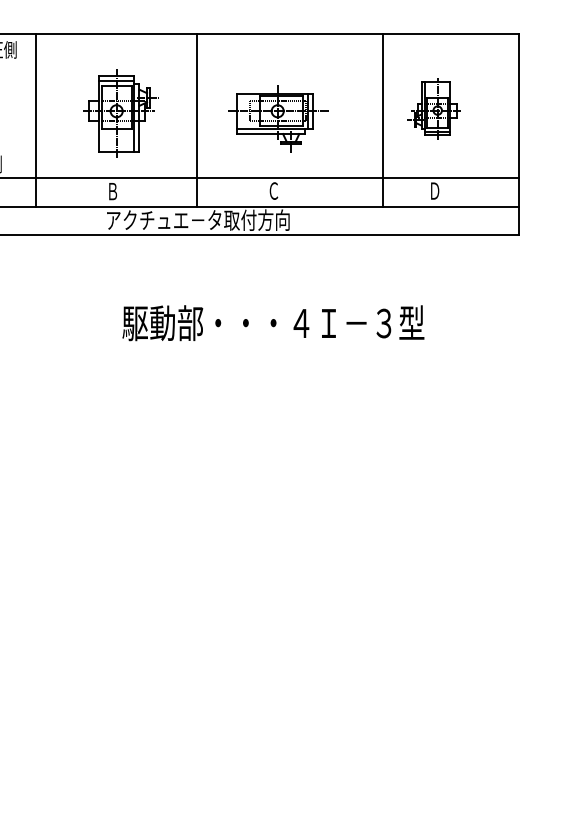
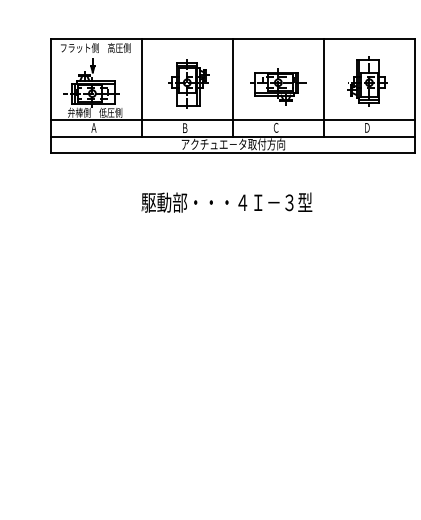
part: (435, 109) -> (367, 81), size x1.43
line: (382, 119) -> (323, 87), moved
text: (272, 322) -> (226, 202), moved

